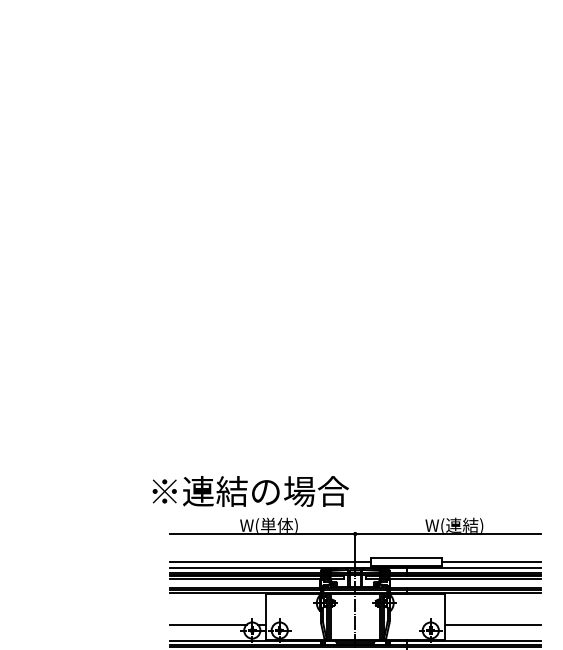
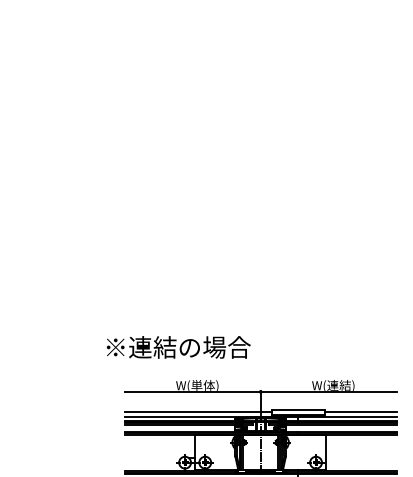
text: (250, 491) -> (178, 347), moved
line: (207, 624) -> (152, 458), removed
line: (492, 624) -> (361, 458), removed

